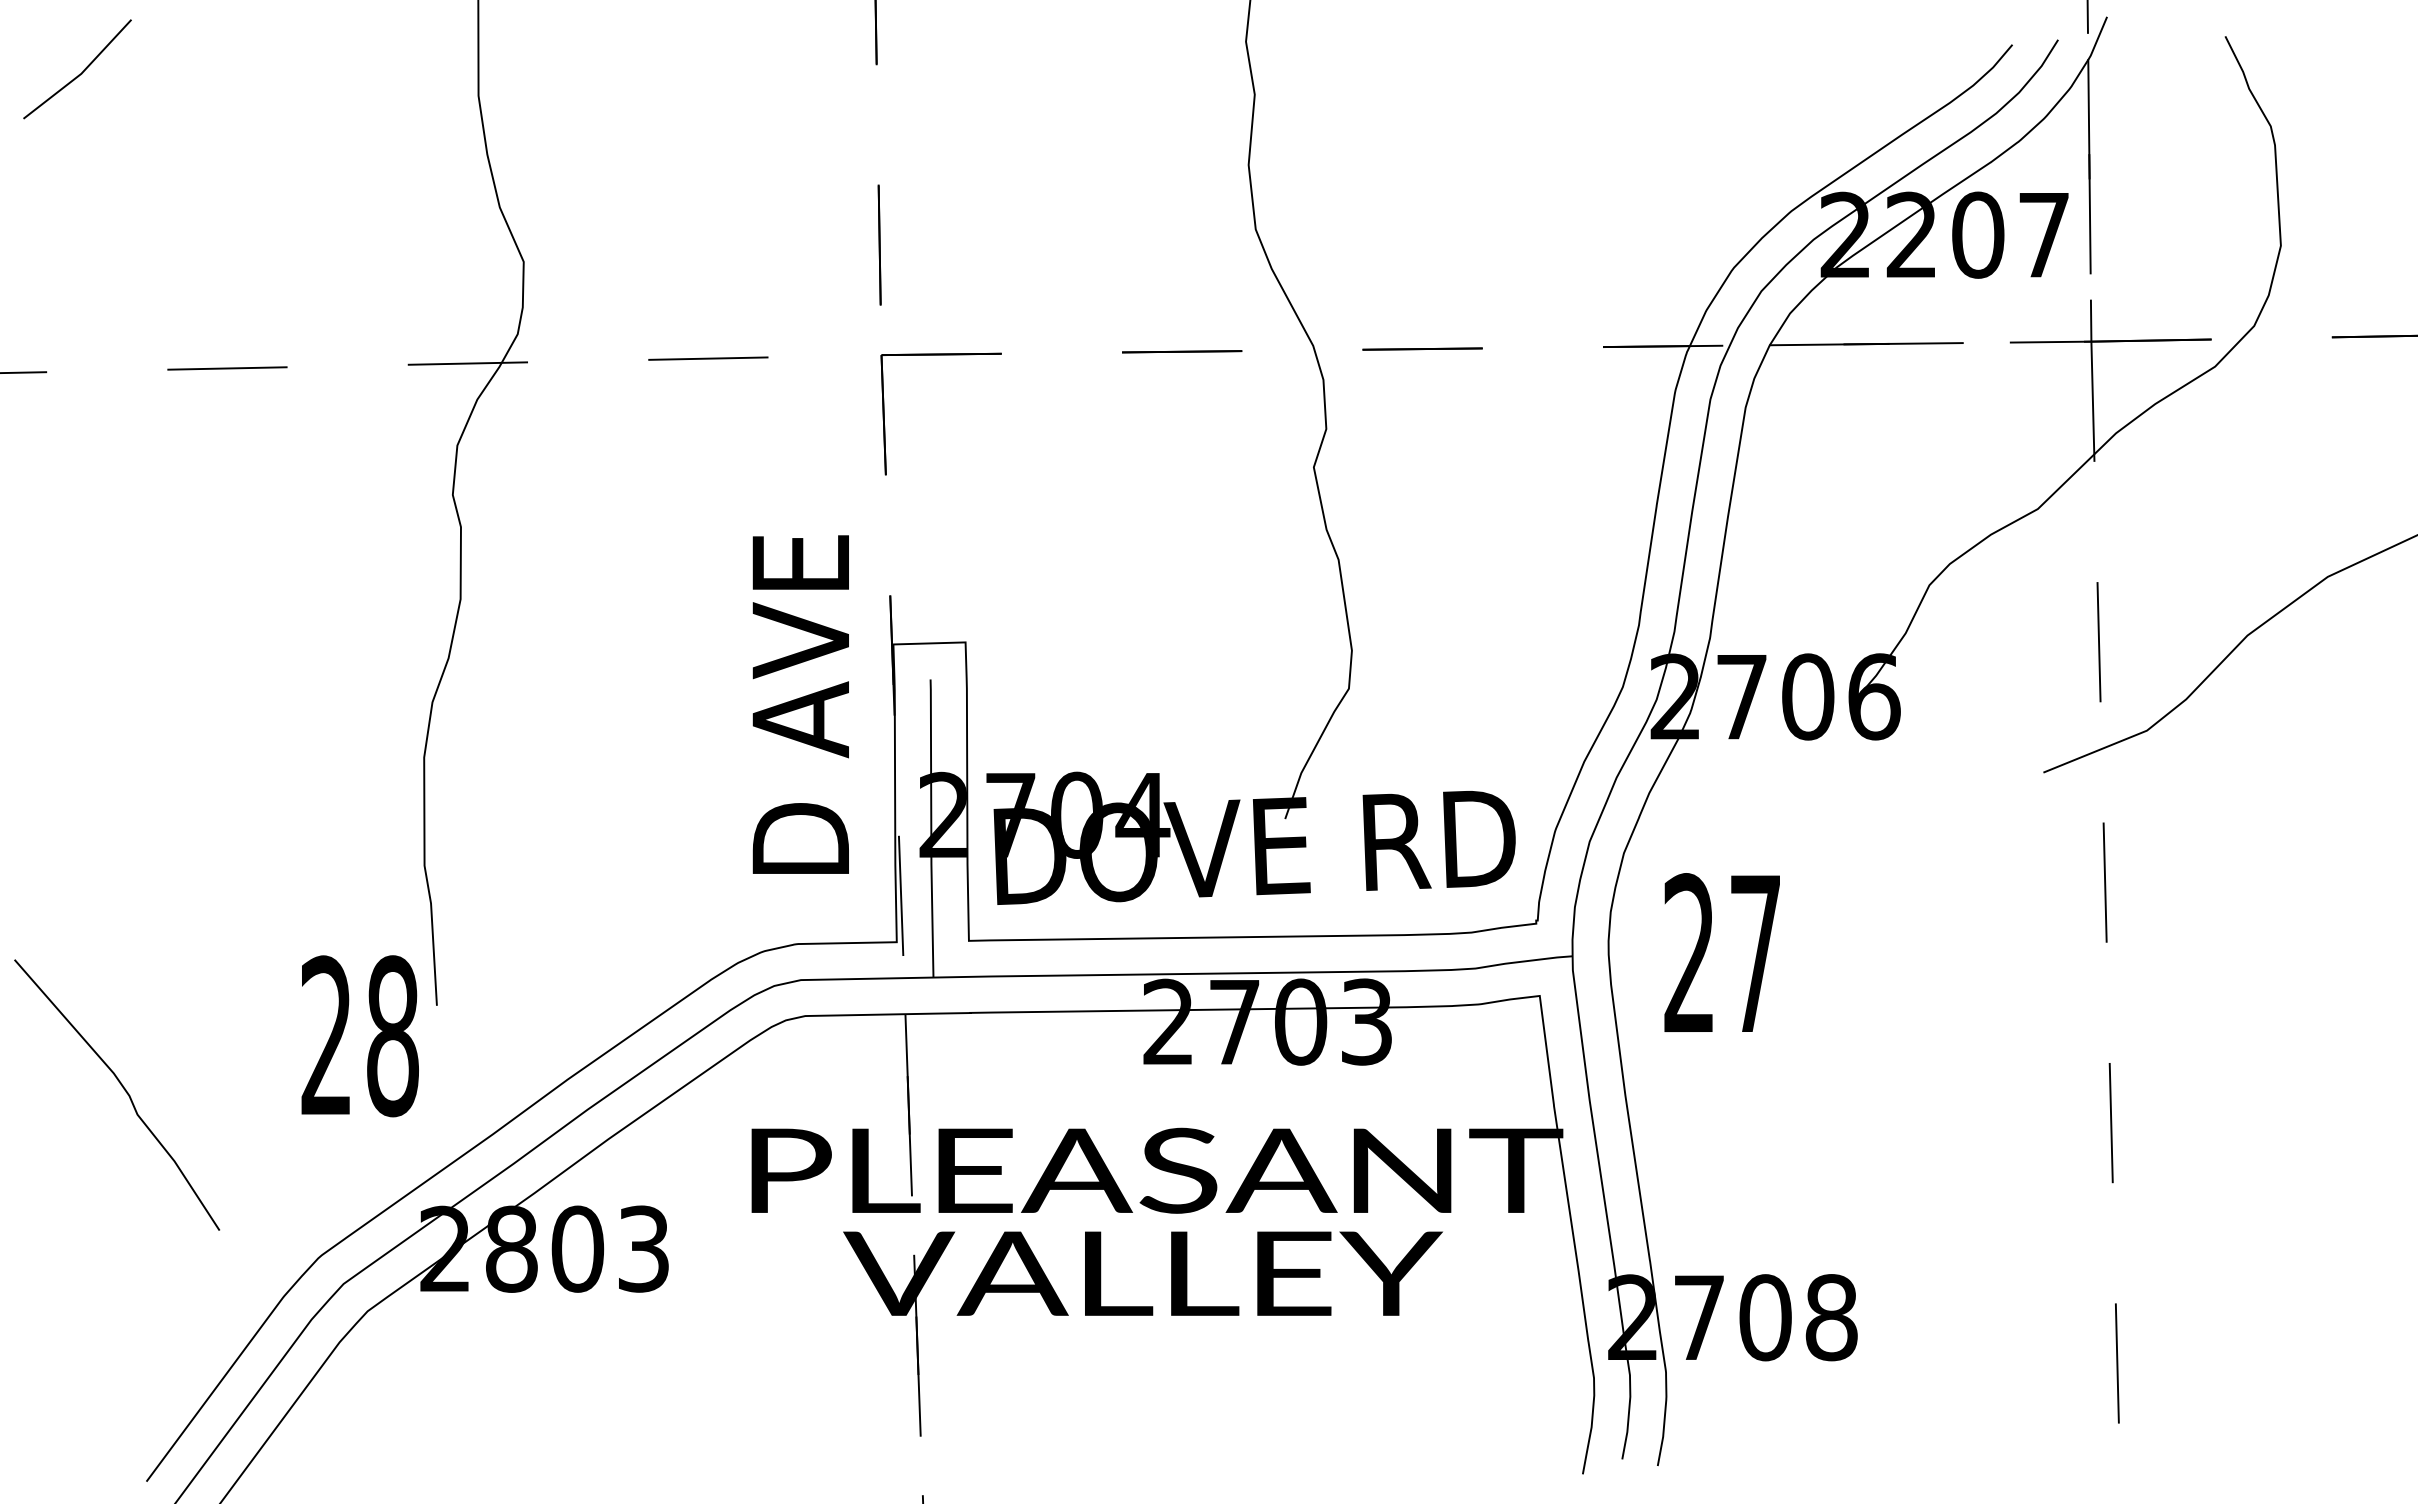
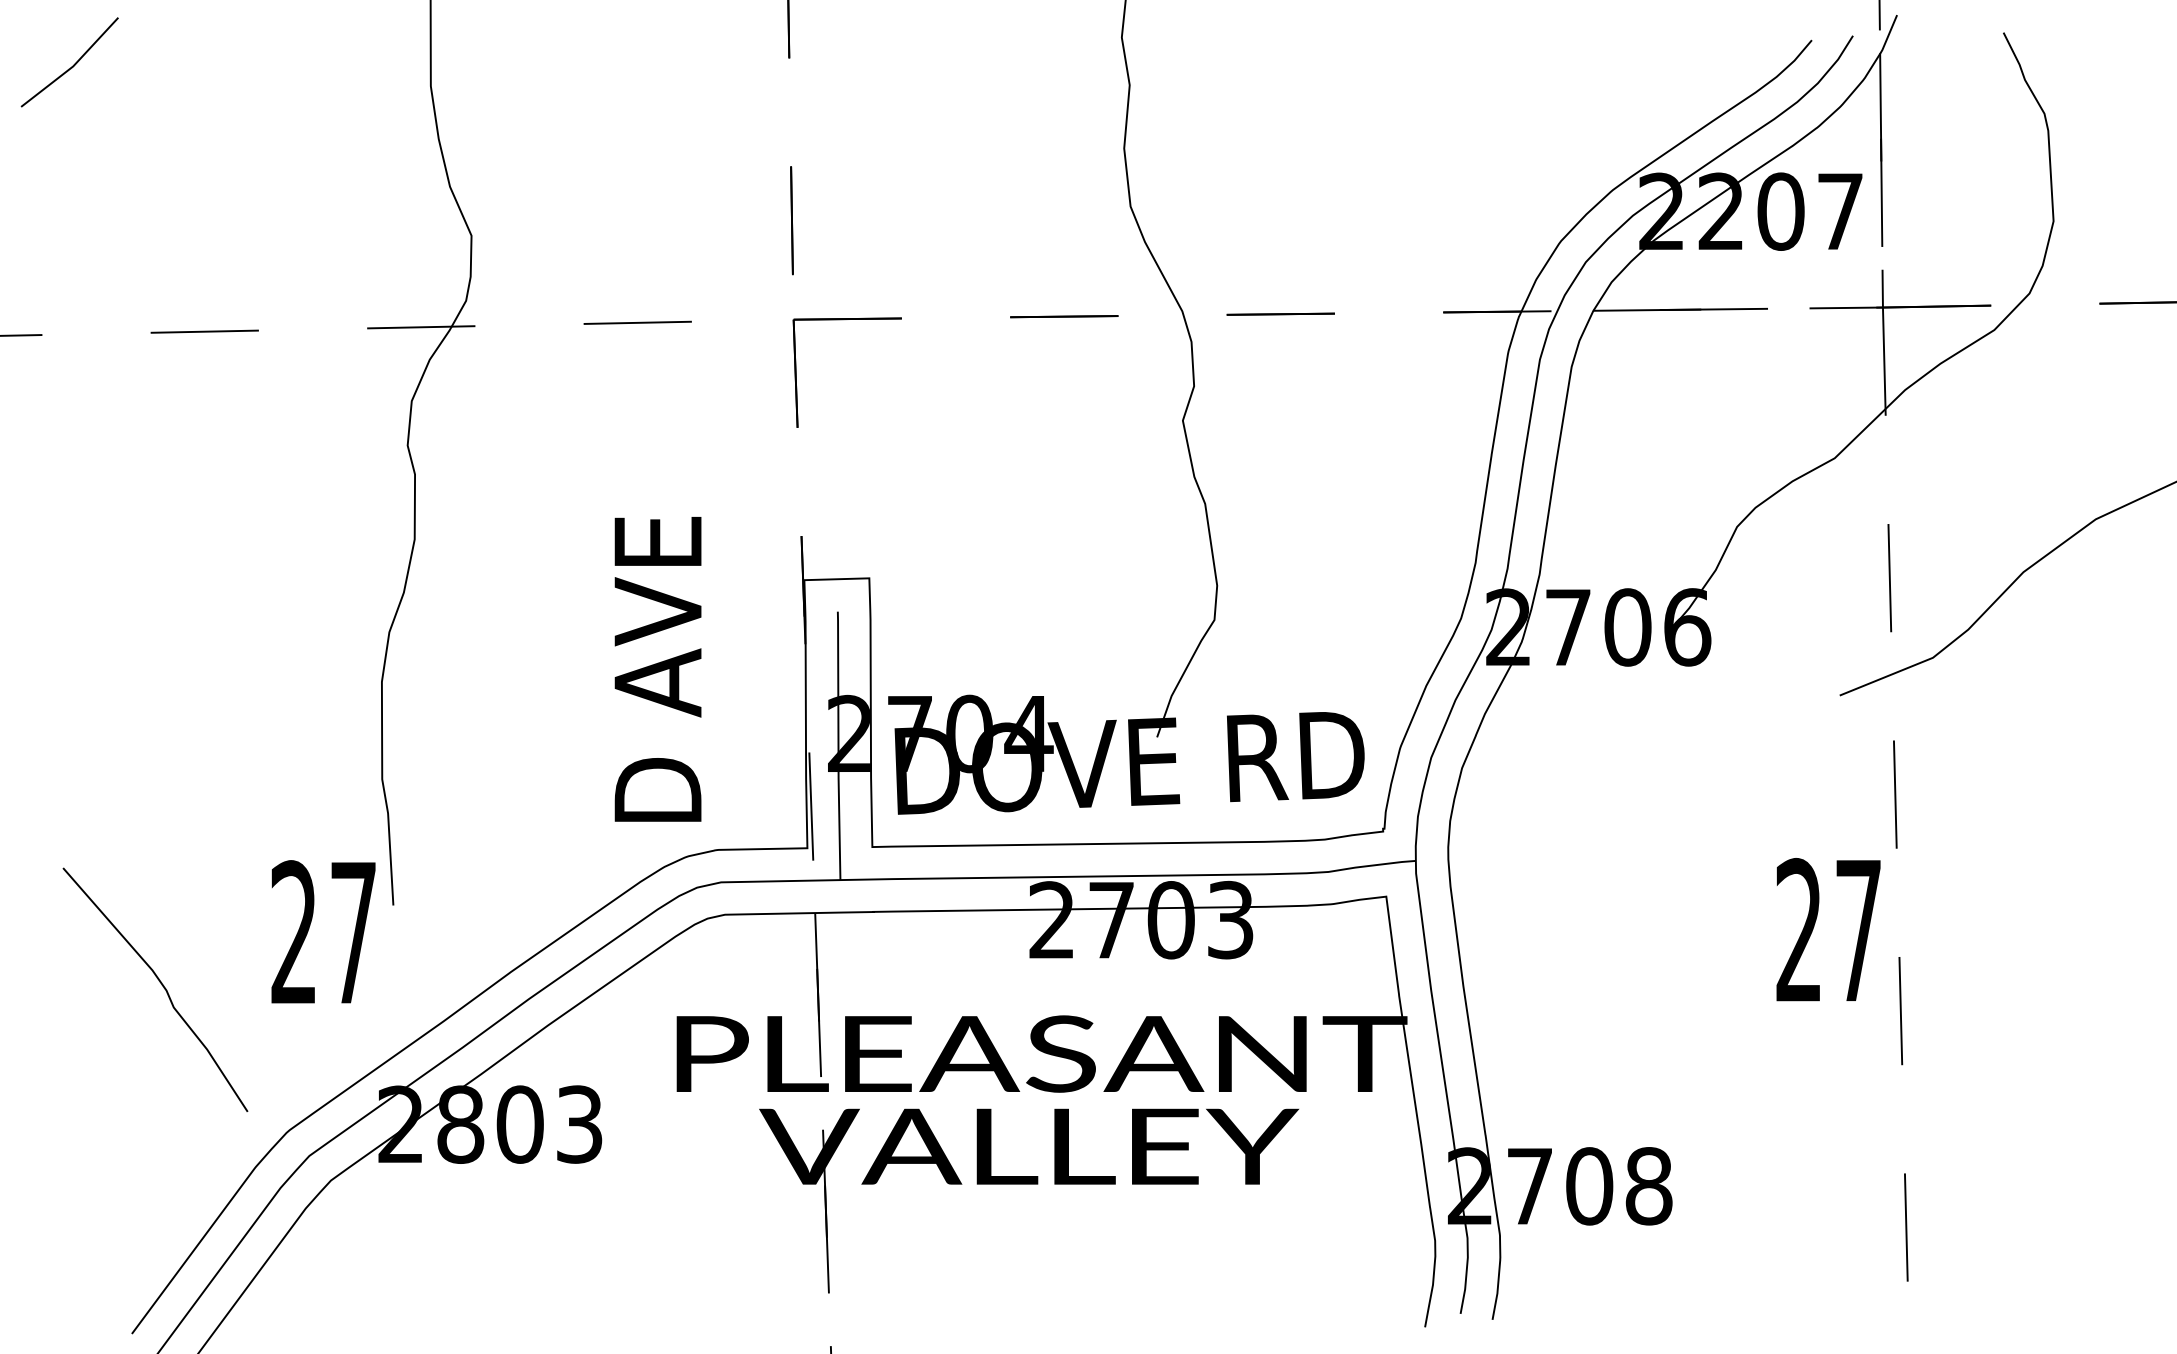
text: (800, 704) -> (657, 669), moved
text: (1722, 952) -> (1828, 929), moved
text: (392, 1035) -> (353, 932), 28 -> 27
curve: (123, 1090) -> (161, 985), moved

